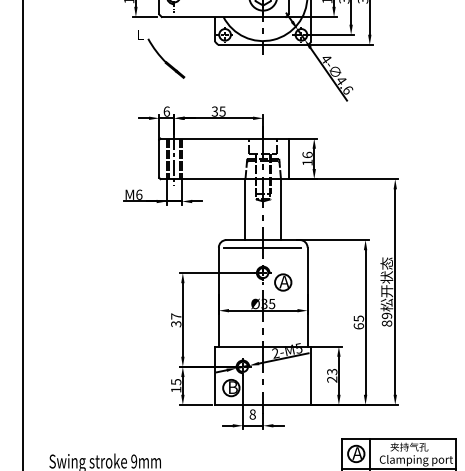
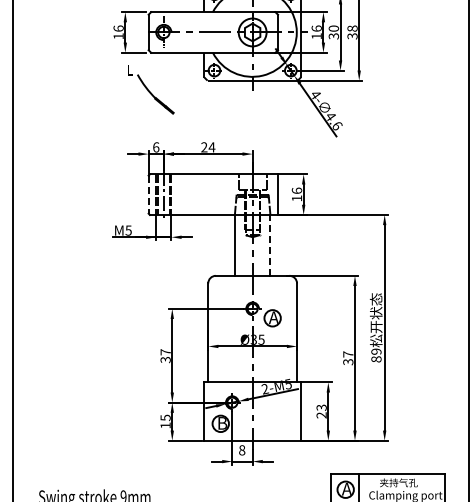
text: (219, 111) -> (208, 147), 35 -> 24
line: (159, 159) -> (148, 195), solid -> dashed
text: (139, 194) -> (128, 230), M6 -> M5
line: (281, 208) -> (270, 244), solid -> dashed
line: (262, 247) -> (251, 283), removed
text: (359, 322) -> (348, 358), 65 -> 37

